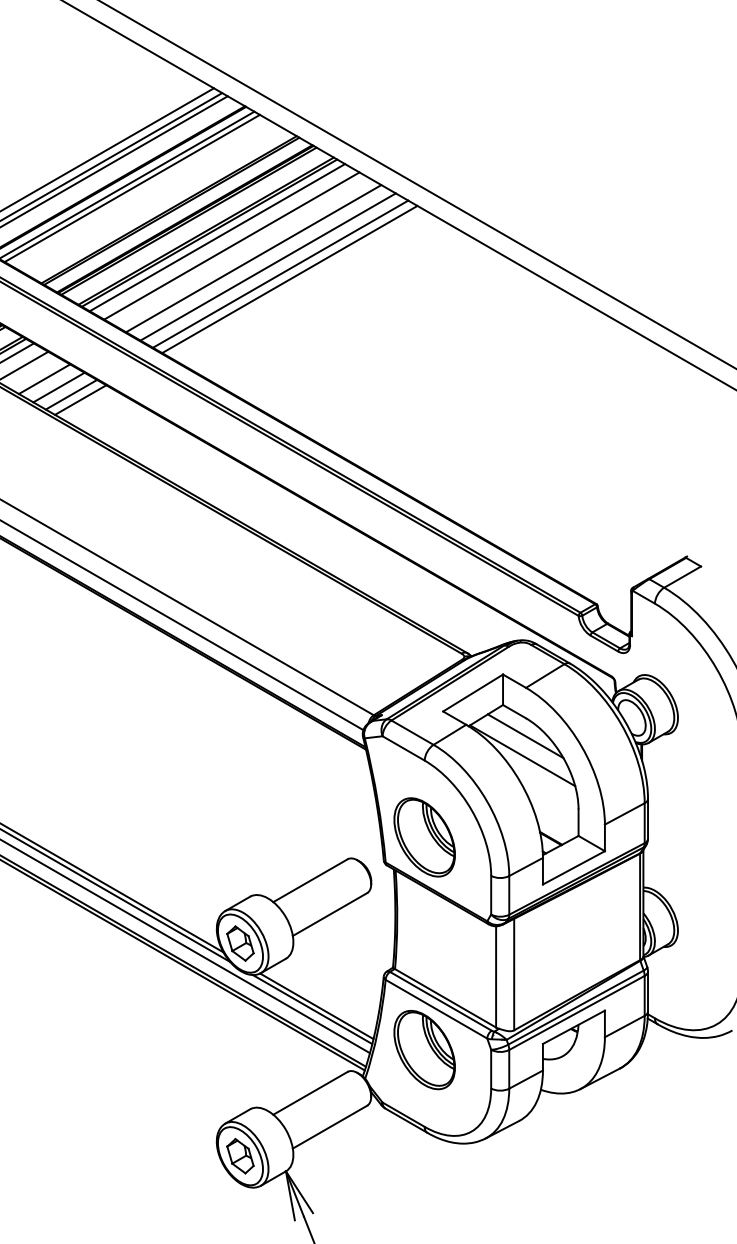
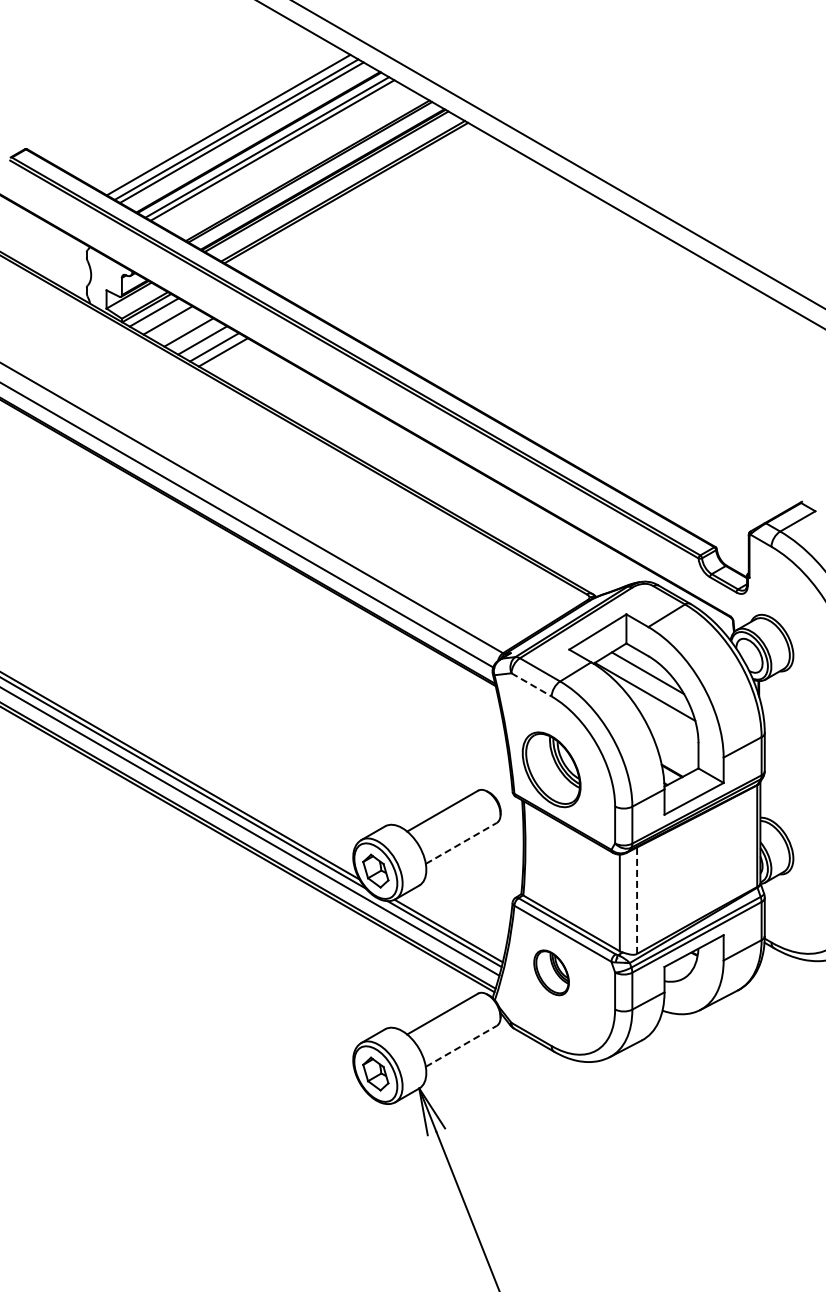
line: (217, 237) -> (353, 197), removed
line: (231, 246) -> (367, 205), removed
line: (253, 258) -> (388, 217), removed
line: (268, 267) -> (402, 225), removed
line: (280, 274) -> (414, 232), removed
line: (289, 279) -> (422, 237), removed
line: (404, 749) -> (532, 685), solid -> dashed
line: (330, 914) -> (461, 843), solid -> dashed
line: (514, 974) -> (637, 900), solid -> dashed
part: (424, 1049) -> (551, 972), size x0.6
line: (330, 1127) -> (461, 1046), solid -> dashed

